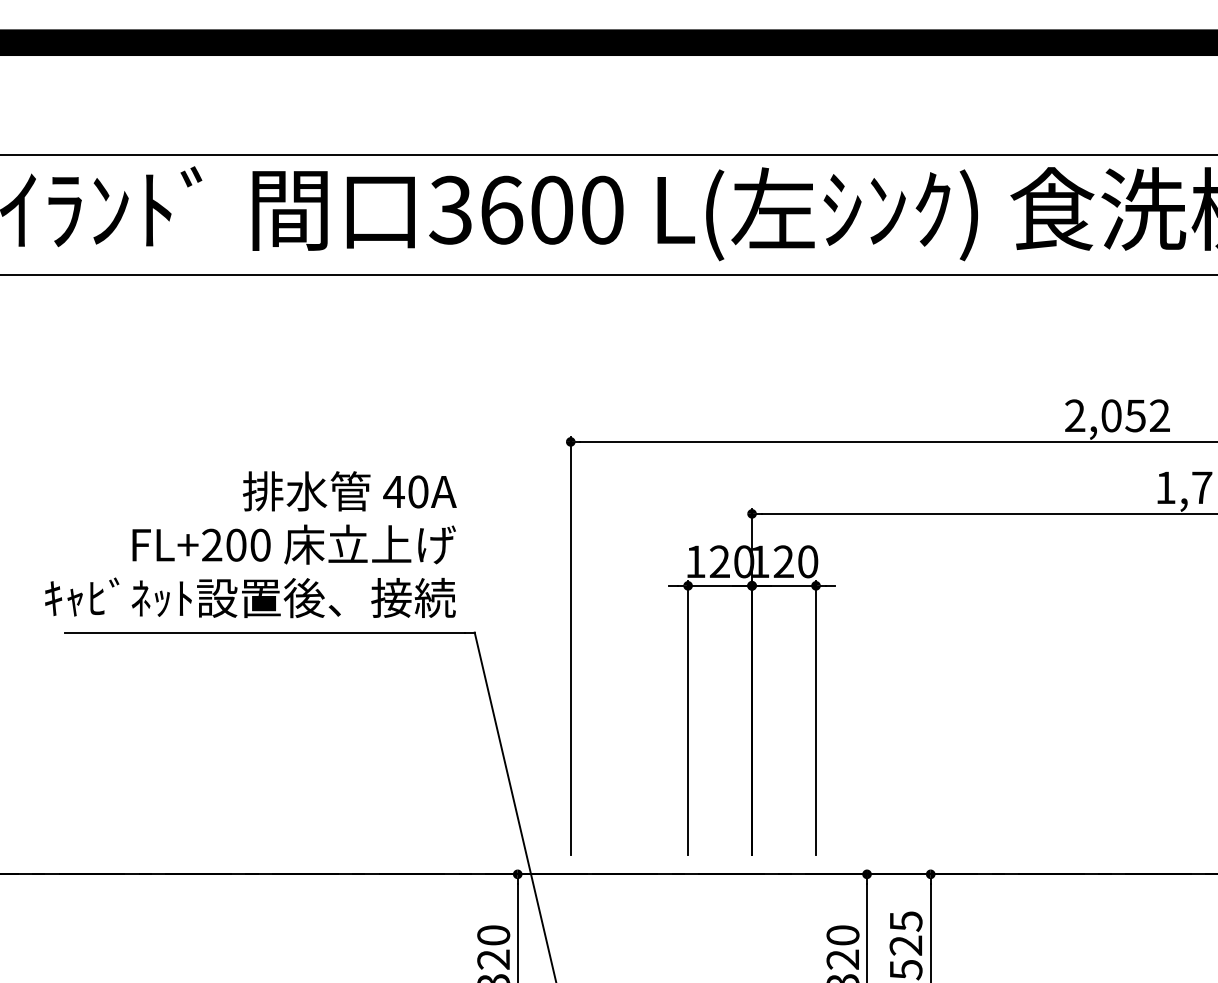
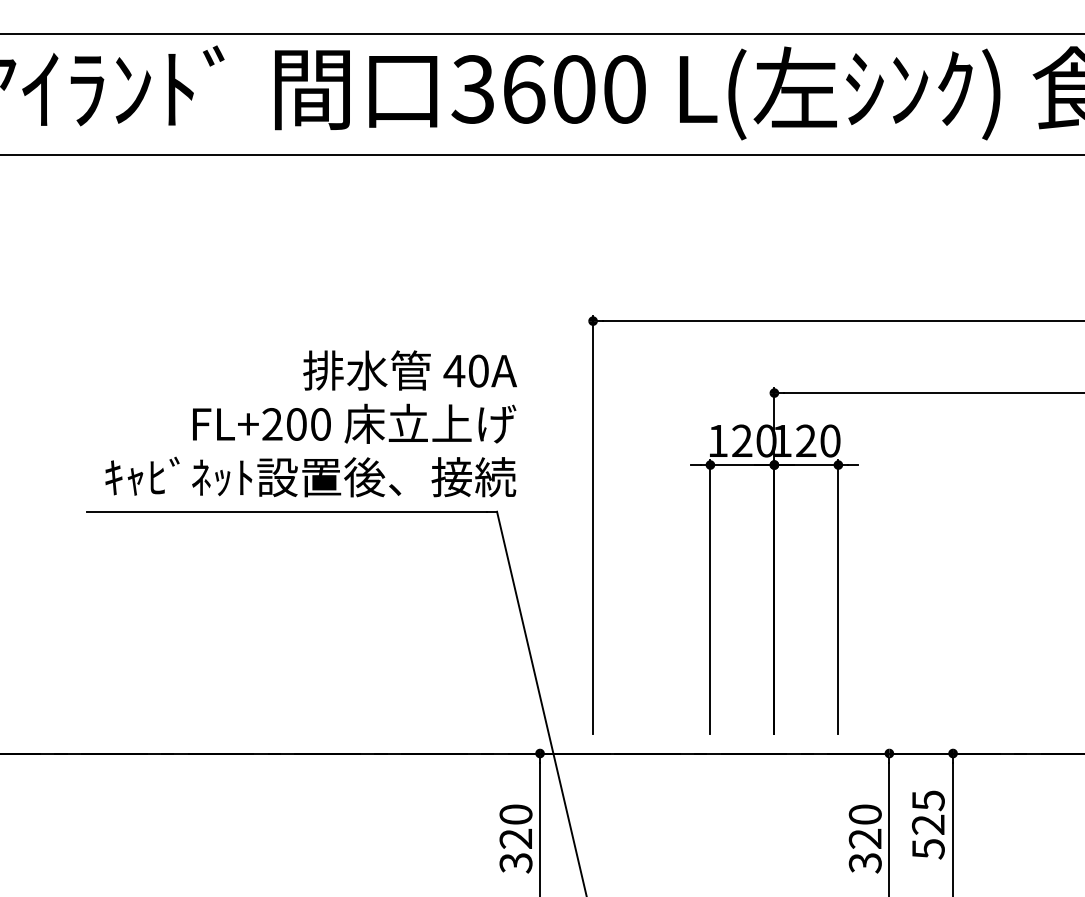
text: (250, 544) -> (310, 423), moved

